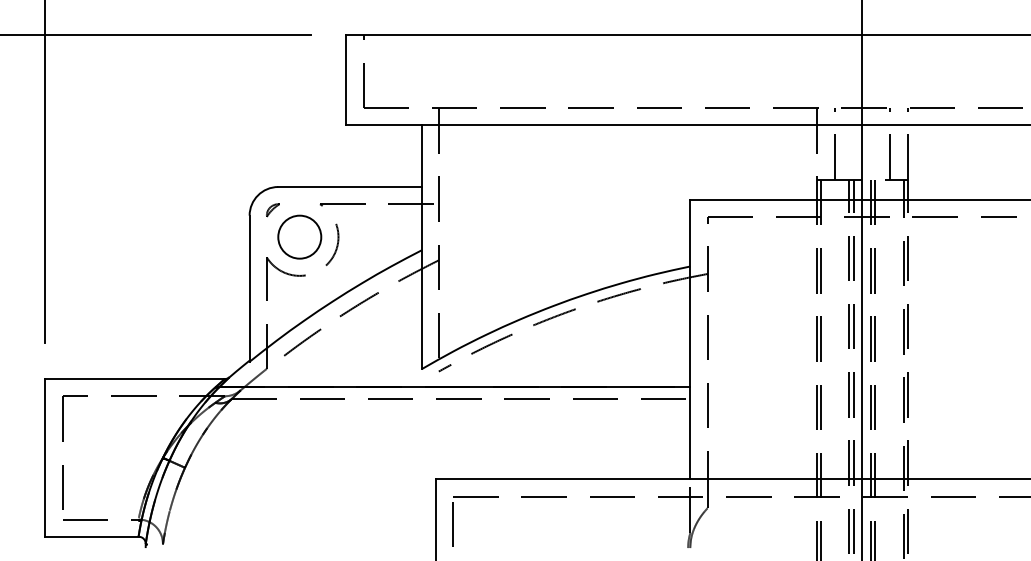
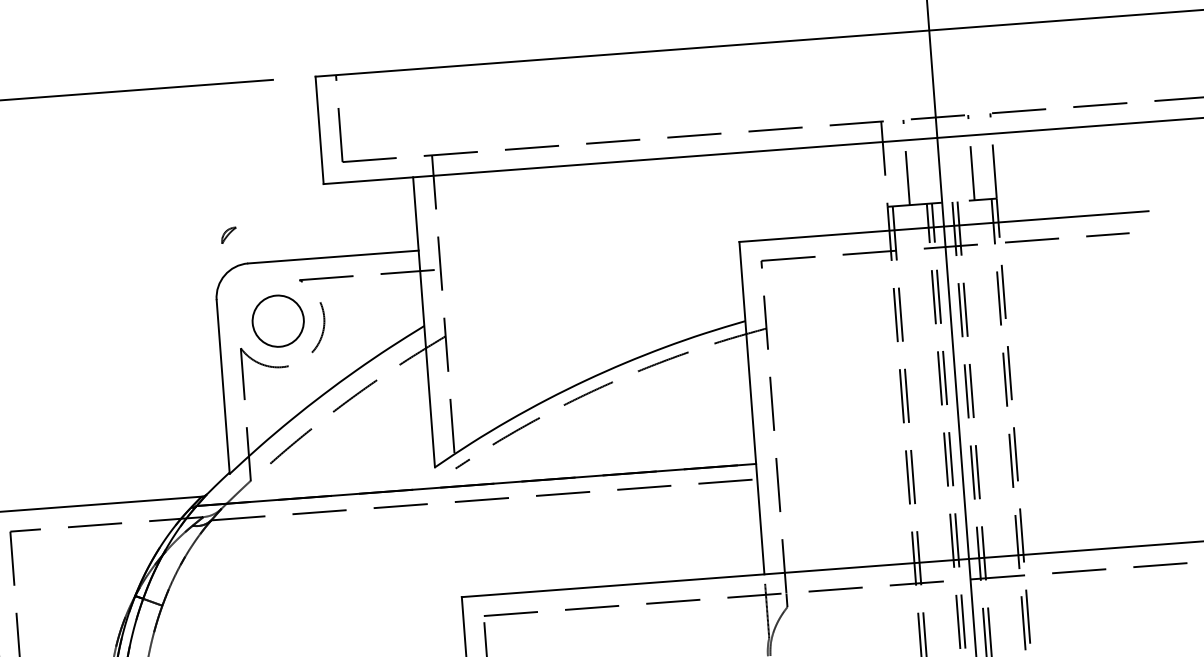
part: (272, 210) -> (228, 235), moved

